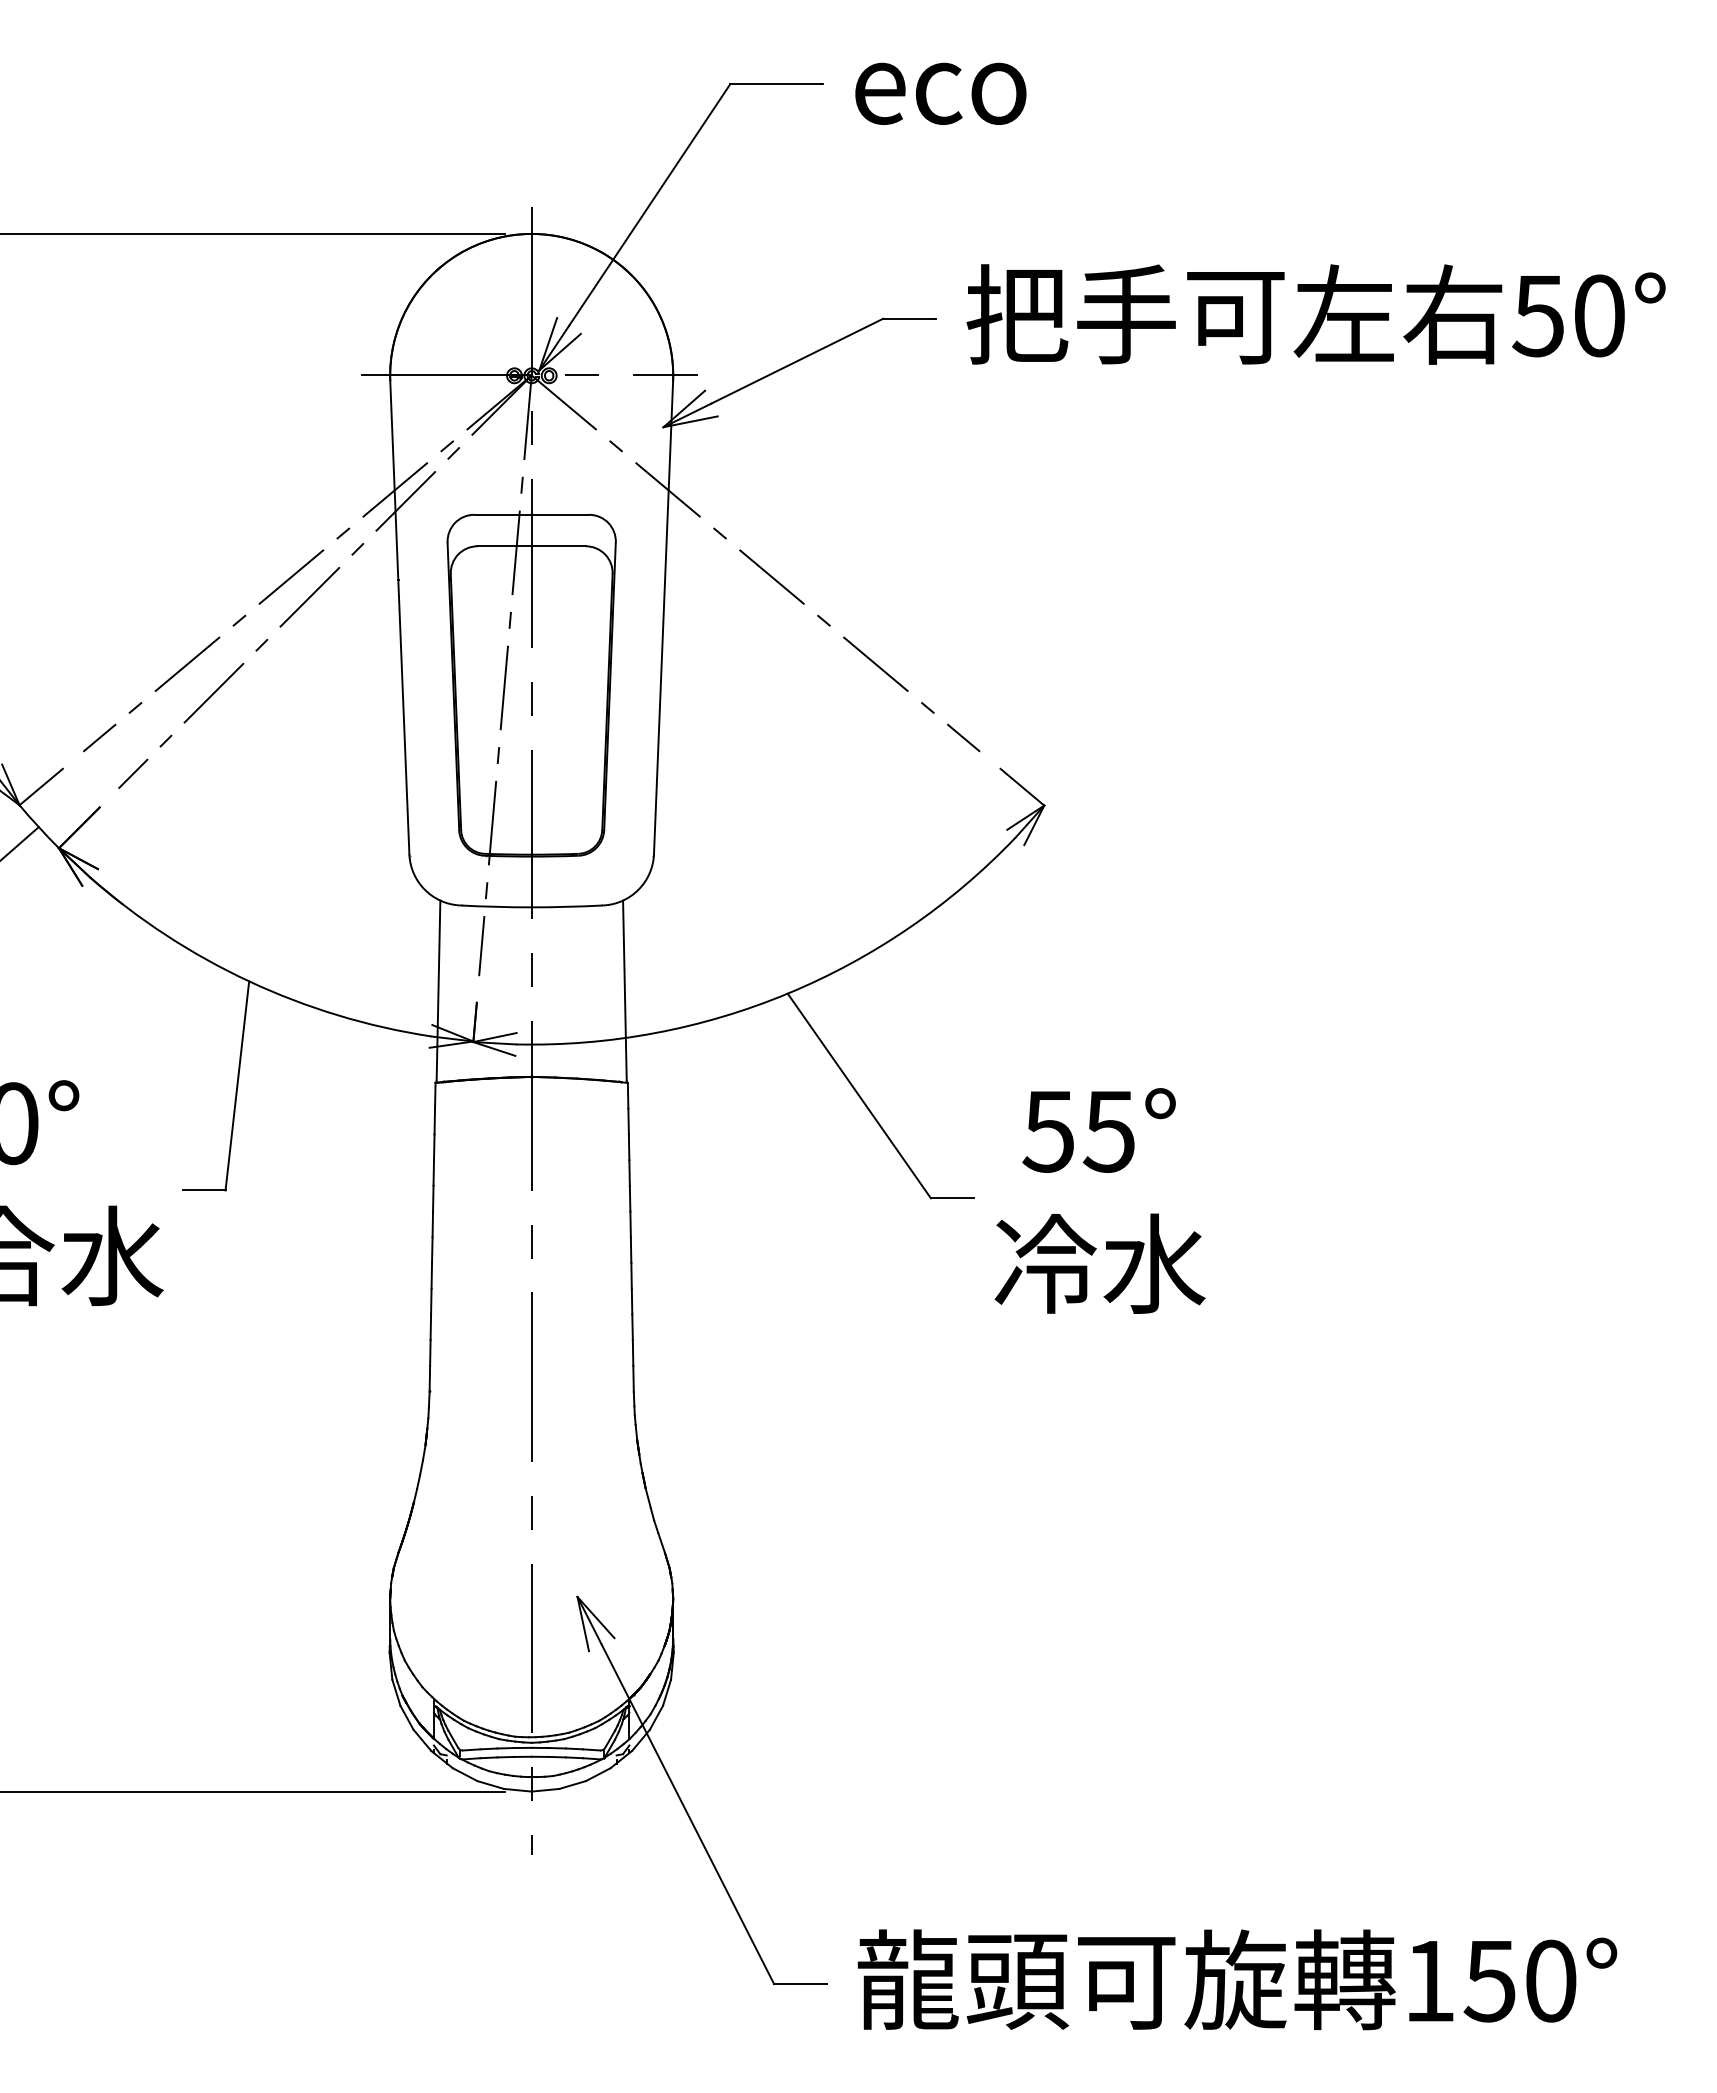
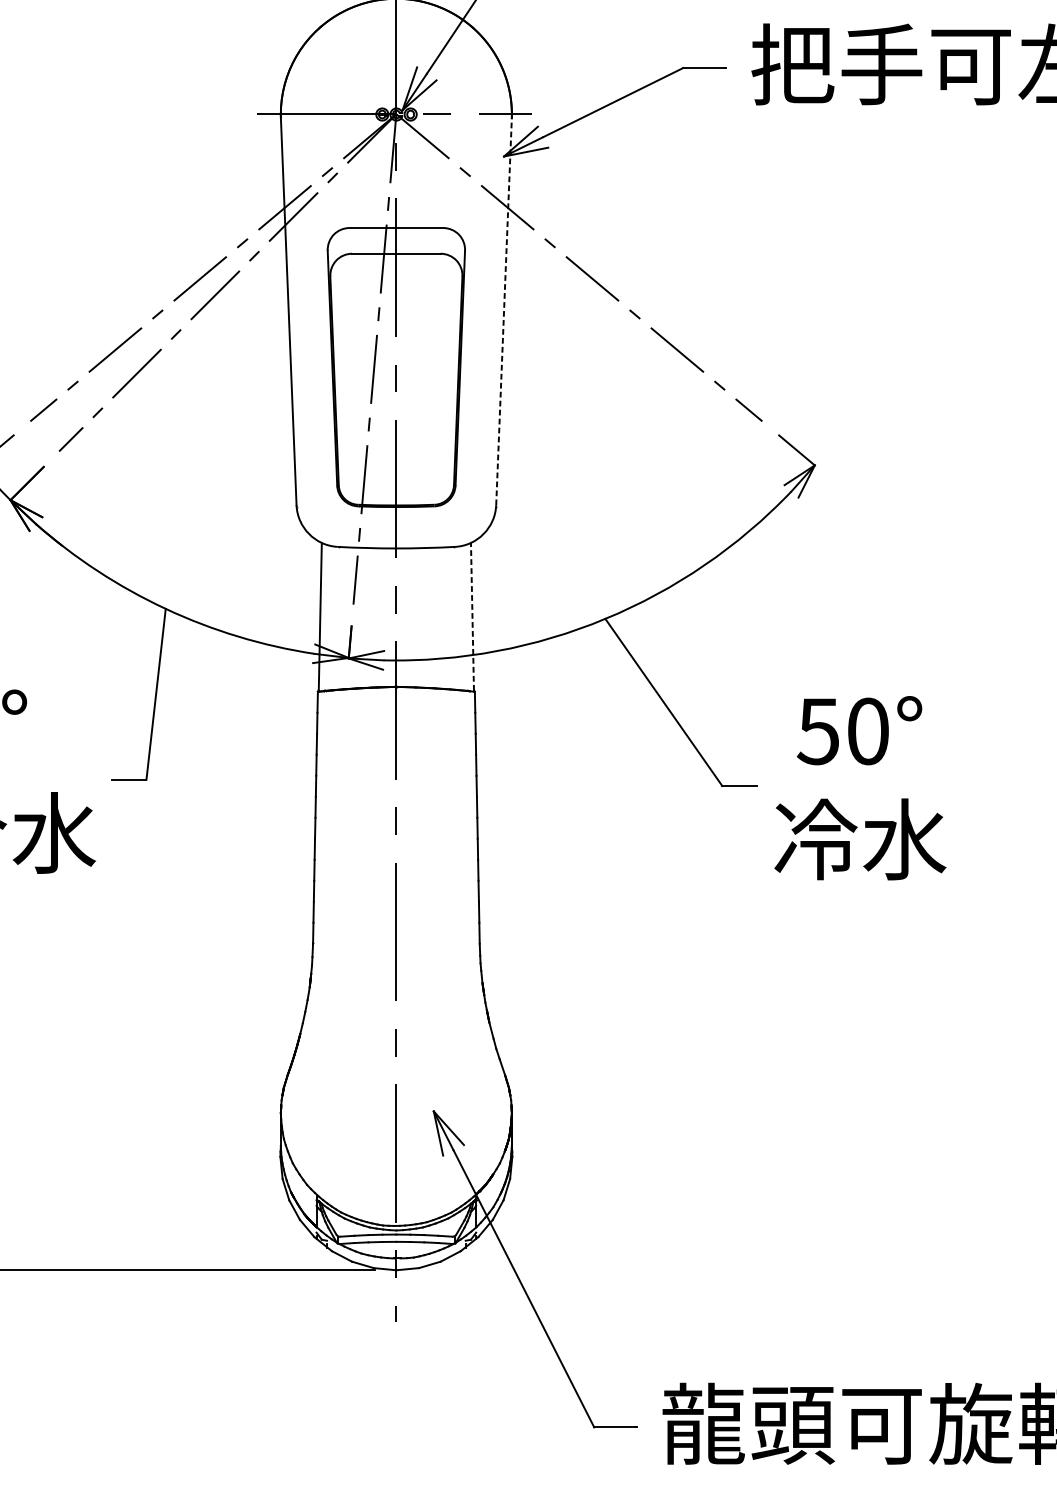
line: (663, 617) -> (503, 311), solid -> dashed
line: (624, 990) -> (472, 616), solid -> dashed
text: (1108, 1131) -> (867, 731), 55° -> 50°

